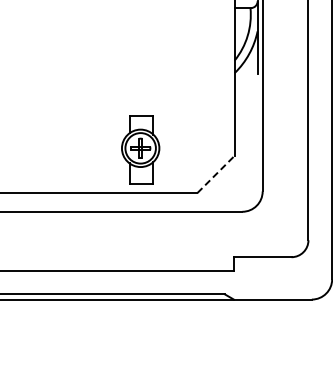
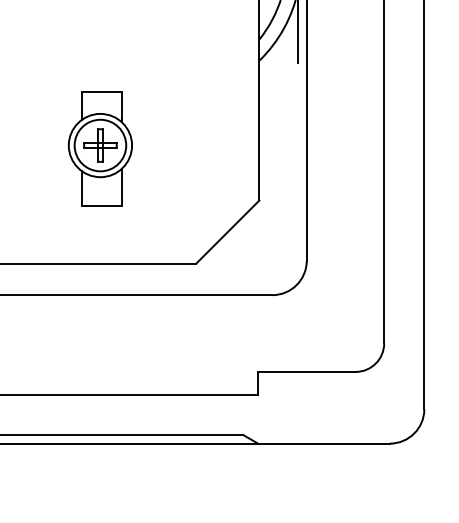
part: (140, 149) -> (100, 147), moved
line: (216, 174) -> (228, 232), dashed -> solid

